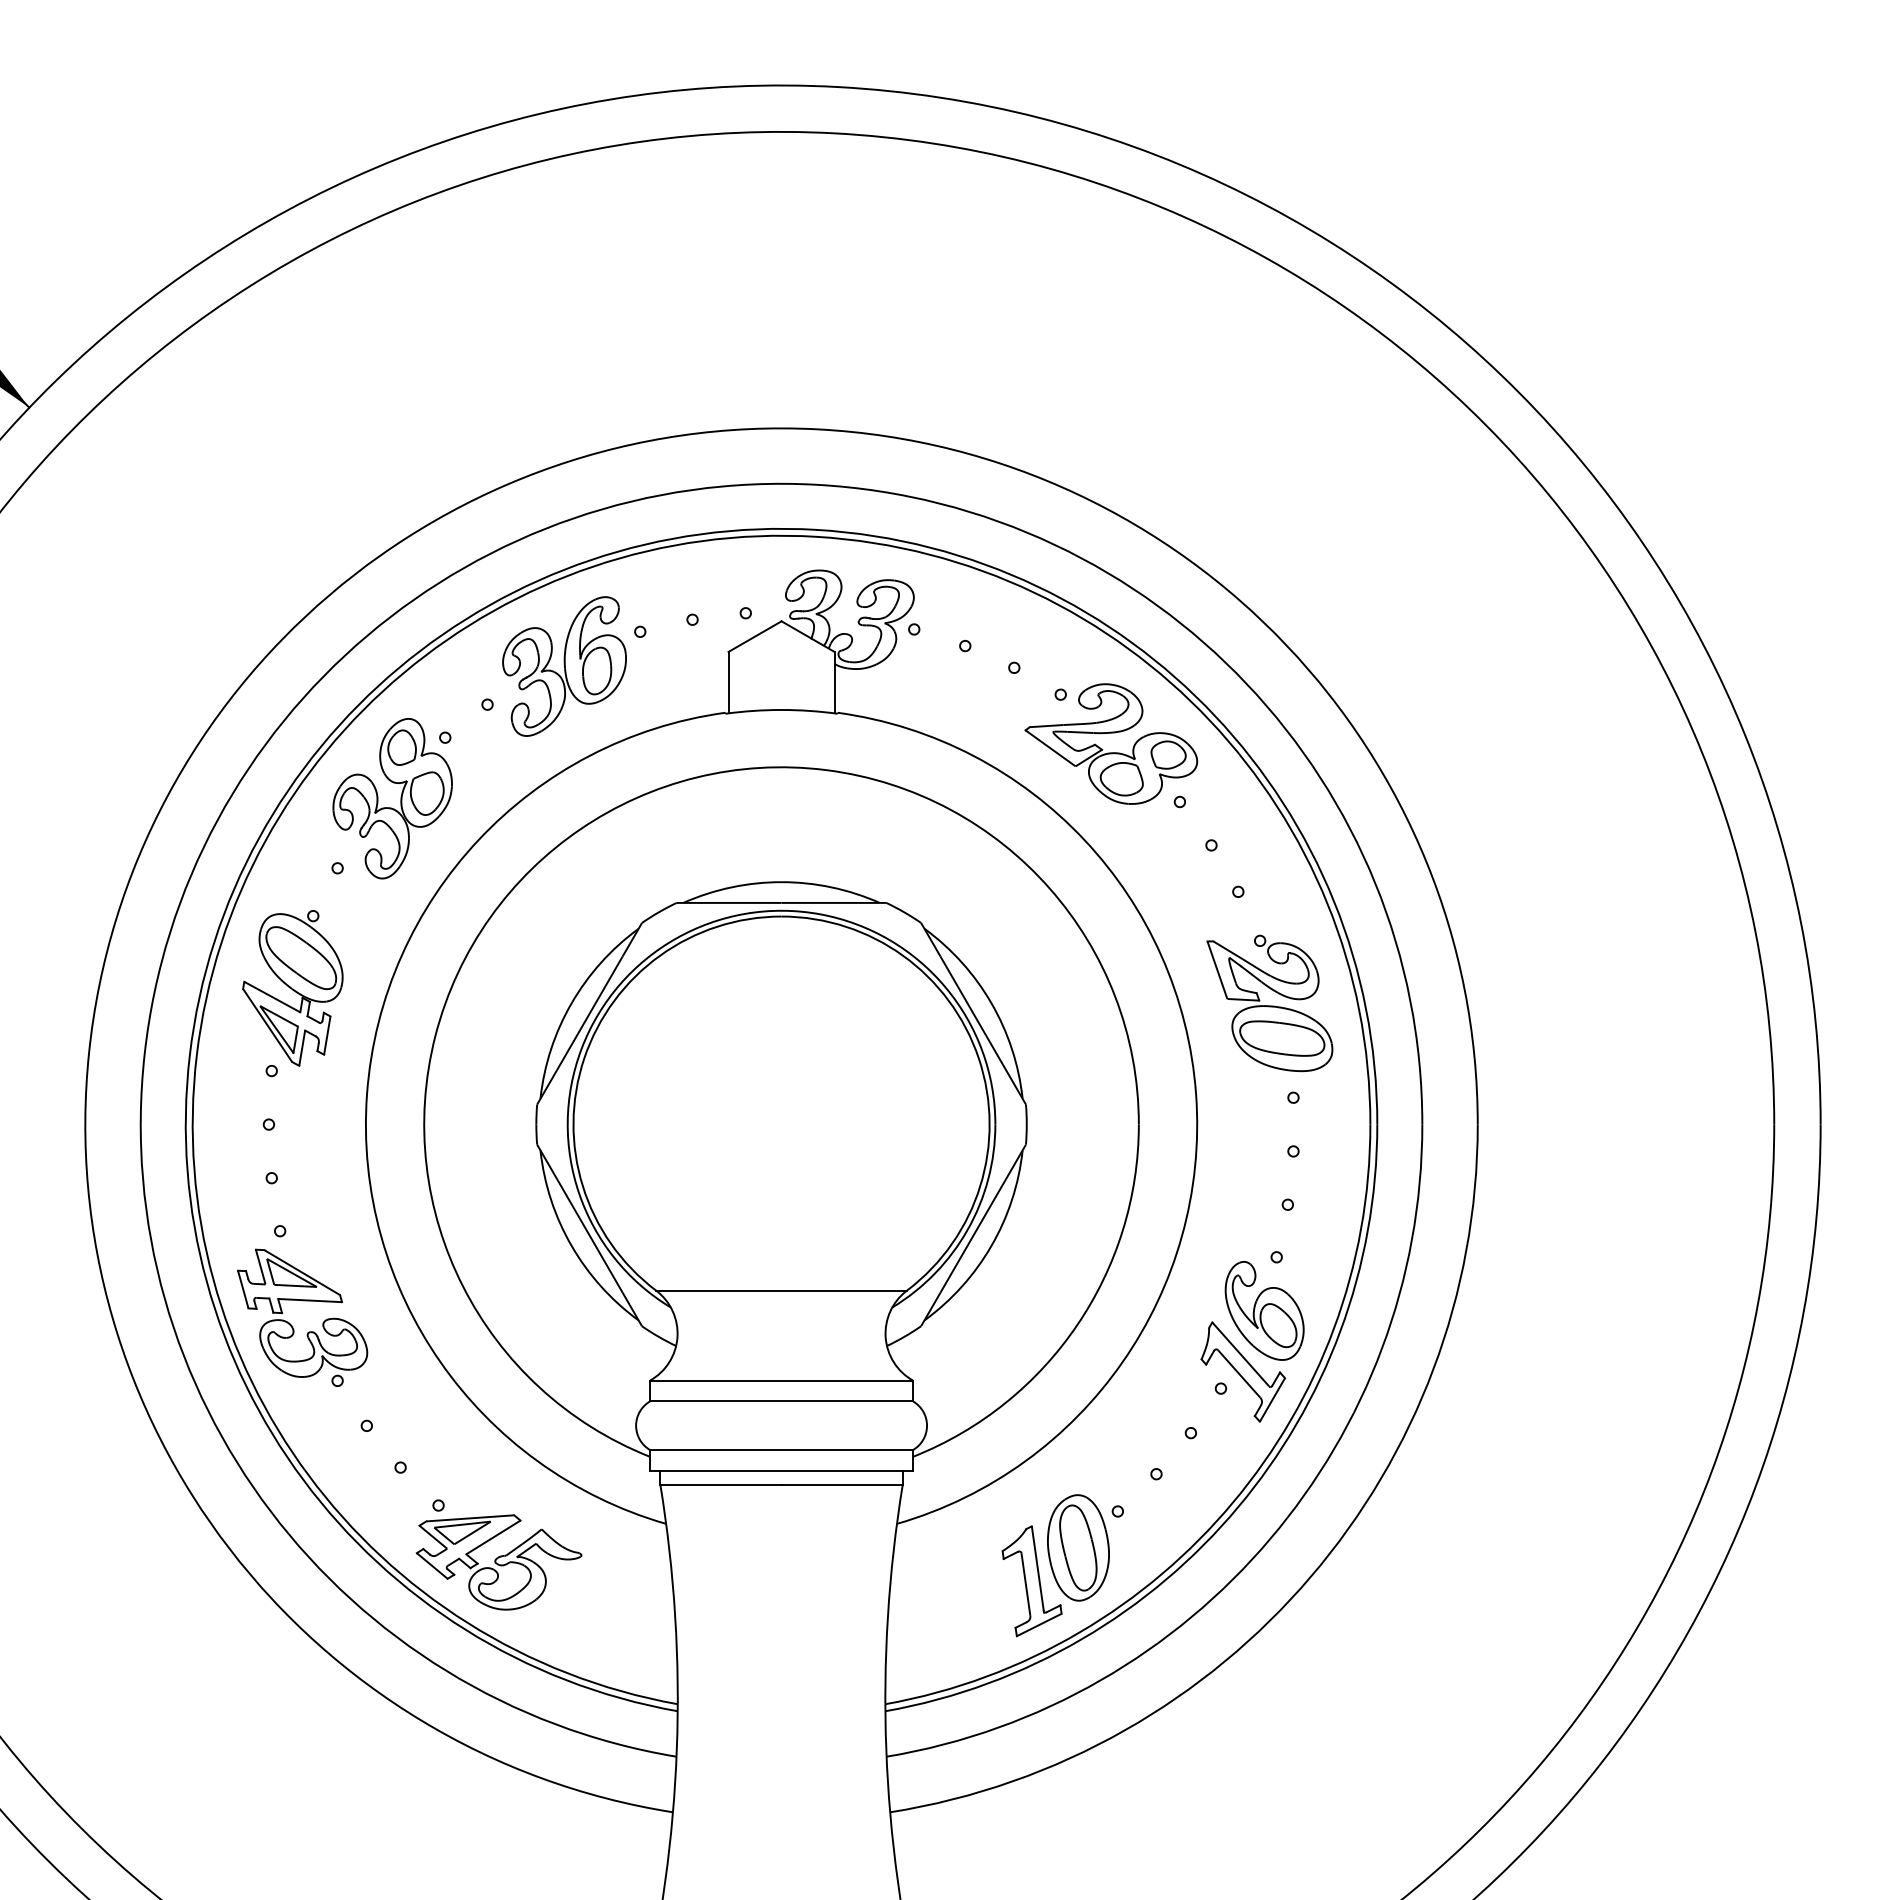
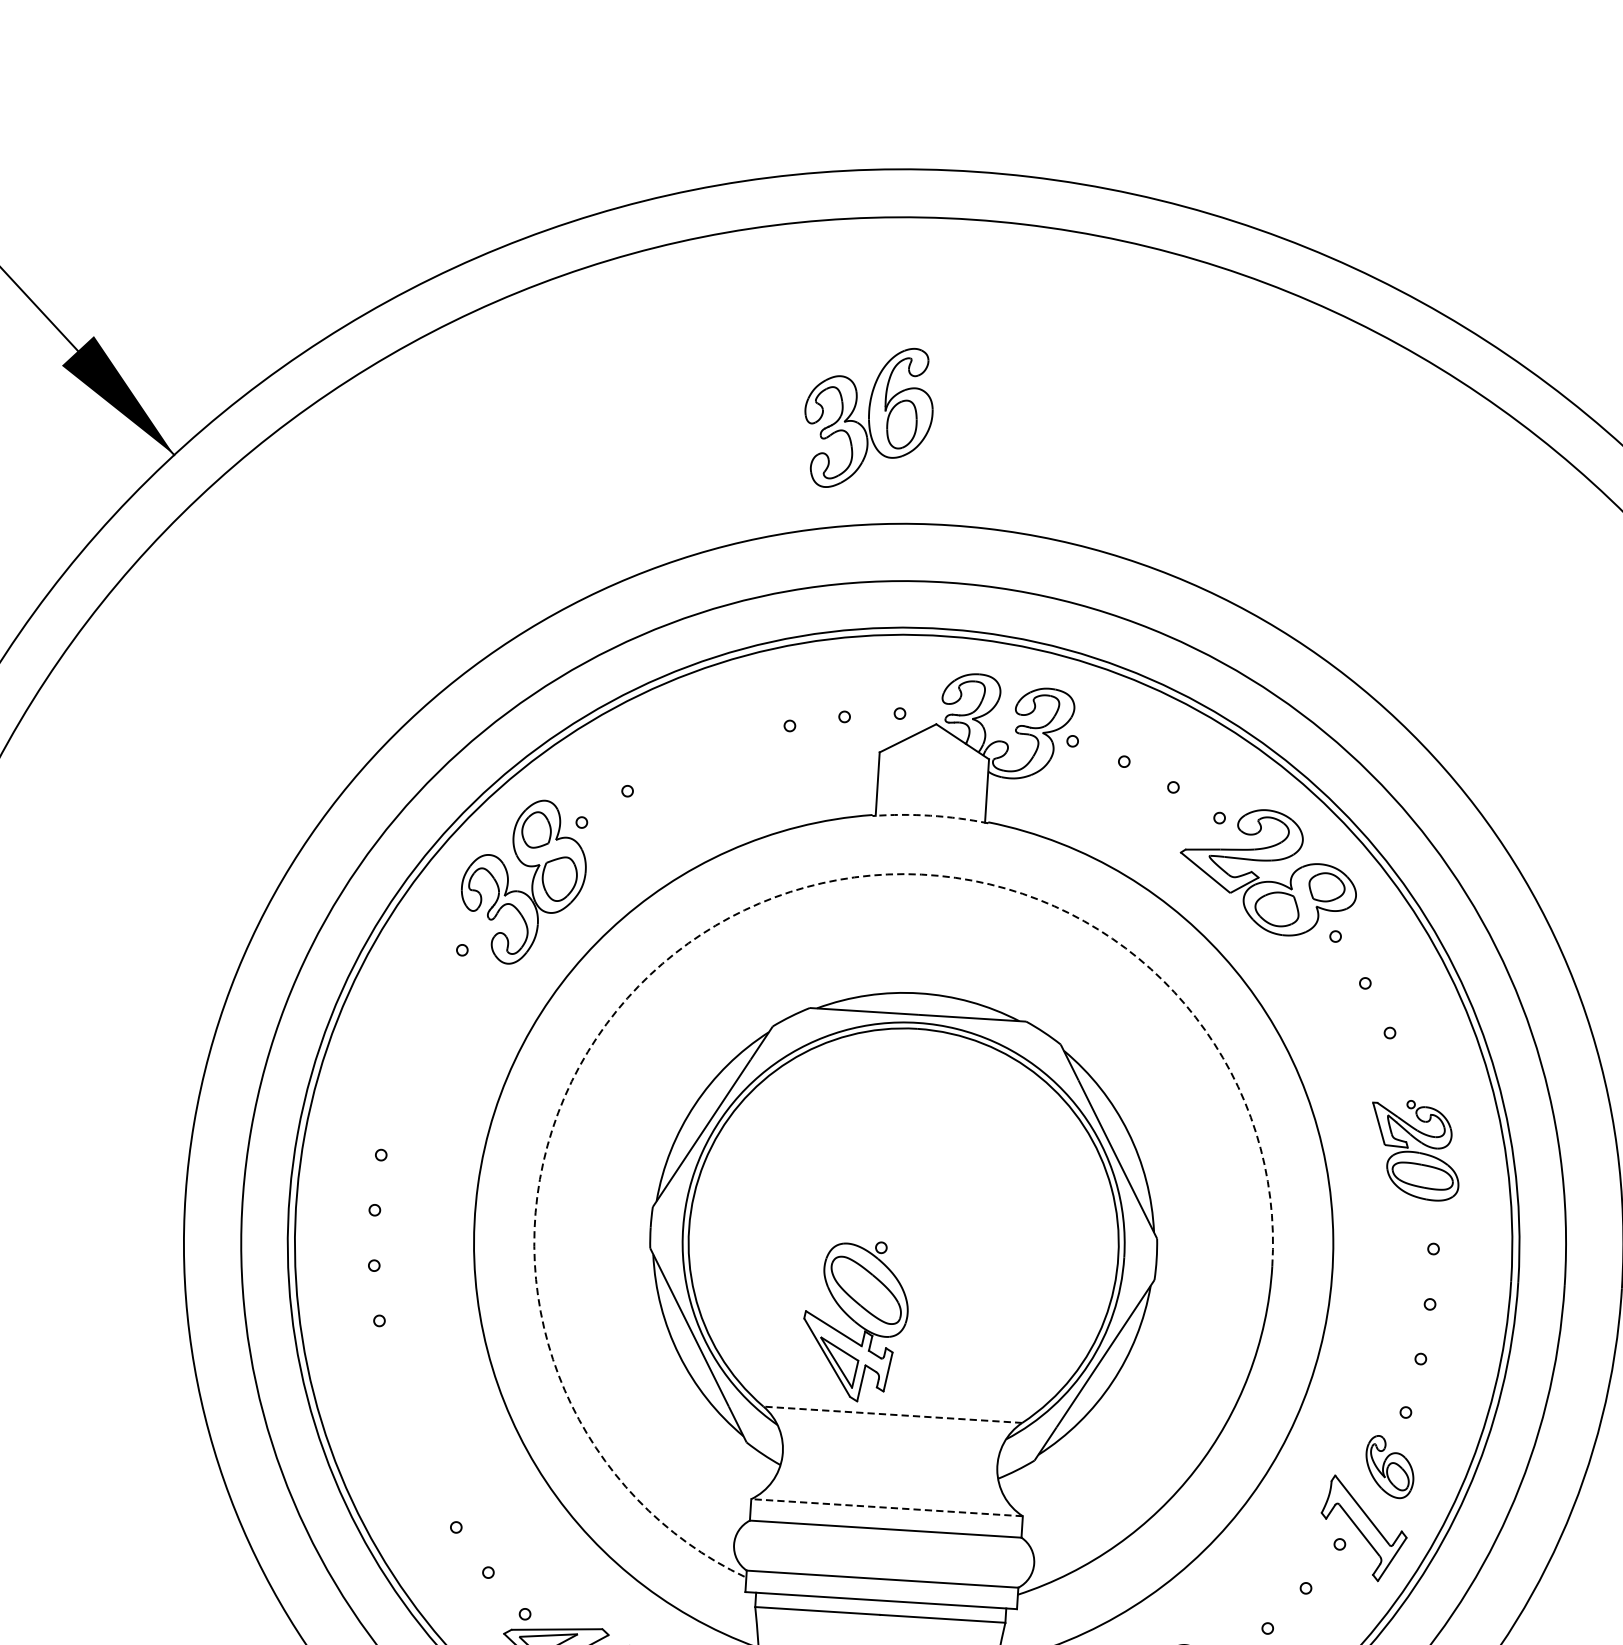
part: (564, 666) -> (868, 417), moved
arc: (781, 709) -> (930, 815), solid -> dashed
arc: (580, 829) -> (715, 926), solid -> dashed
part: (292, 988) -> (855, 1321), moved
part: (1269, 1003) -> (1414, 1150), size x0.7
line: (781, 1290) -> (892, 1414), solid -> dashed
part: (1264, 1310) -> (1389, 1466), size x0.6
part: (292, 1325) -> (386, 1419), removed
line: (781, 1380) -> (887, 1507), solid -> dashed

